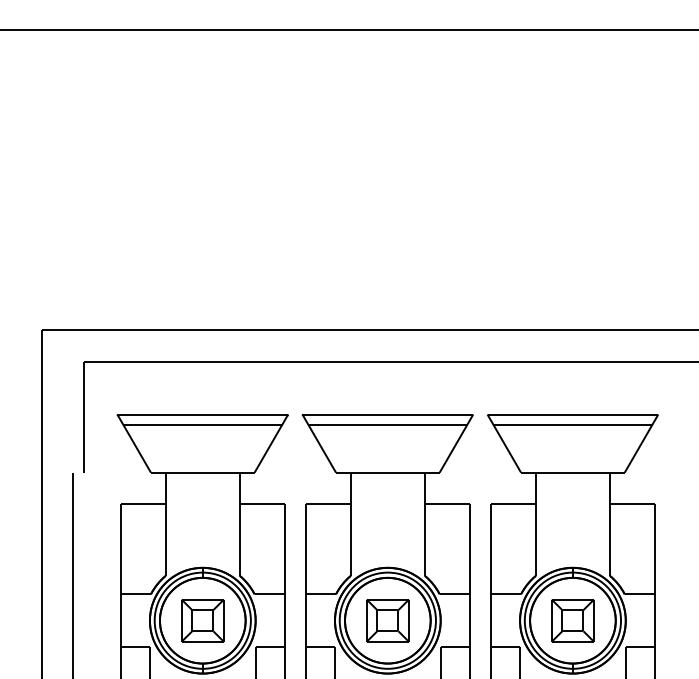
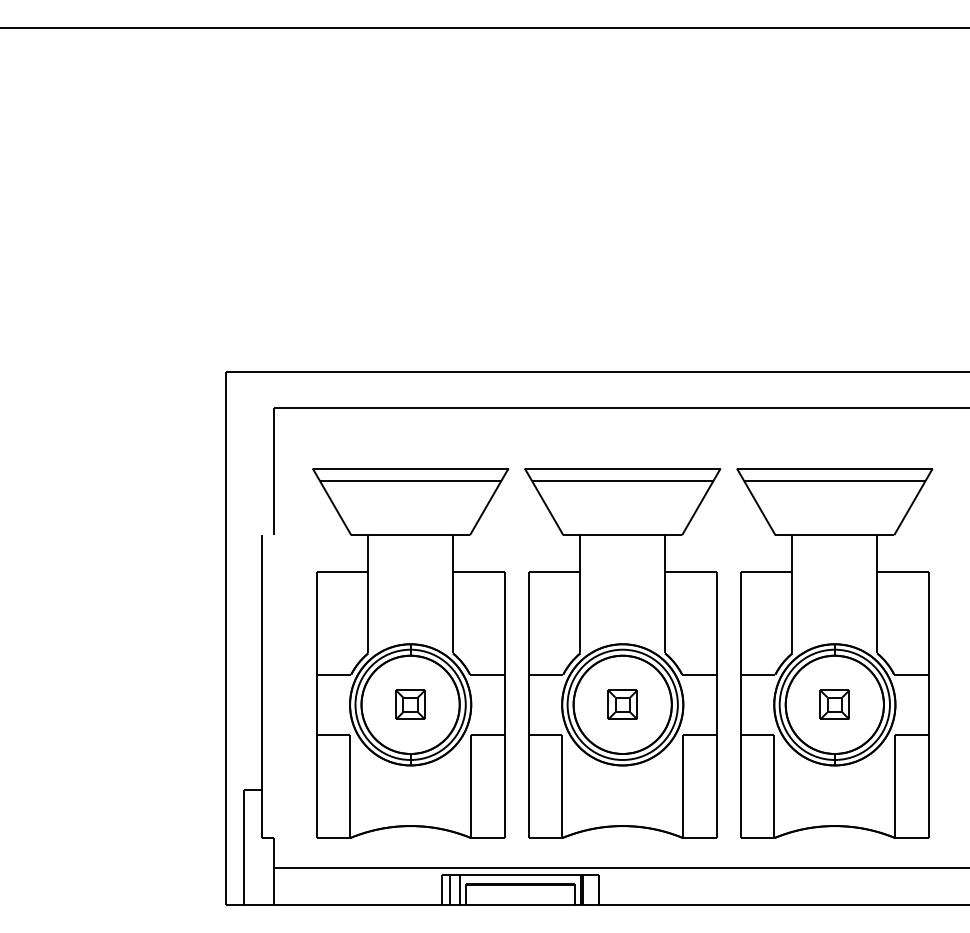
part: (202, 620) -> (410, 704), size x0.6
part: (387, 620) -> (622, 704), size x0.6
part: (572, 620) -> (834, 704), size x0.6

